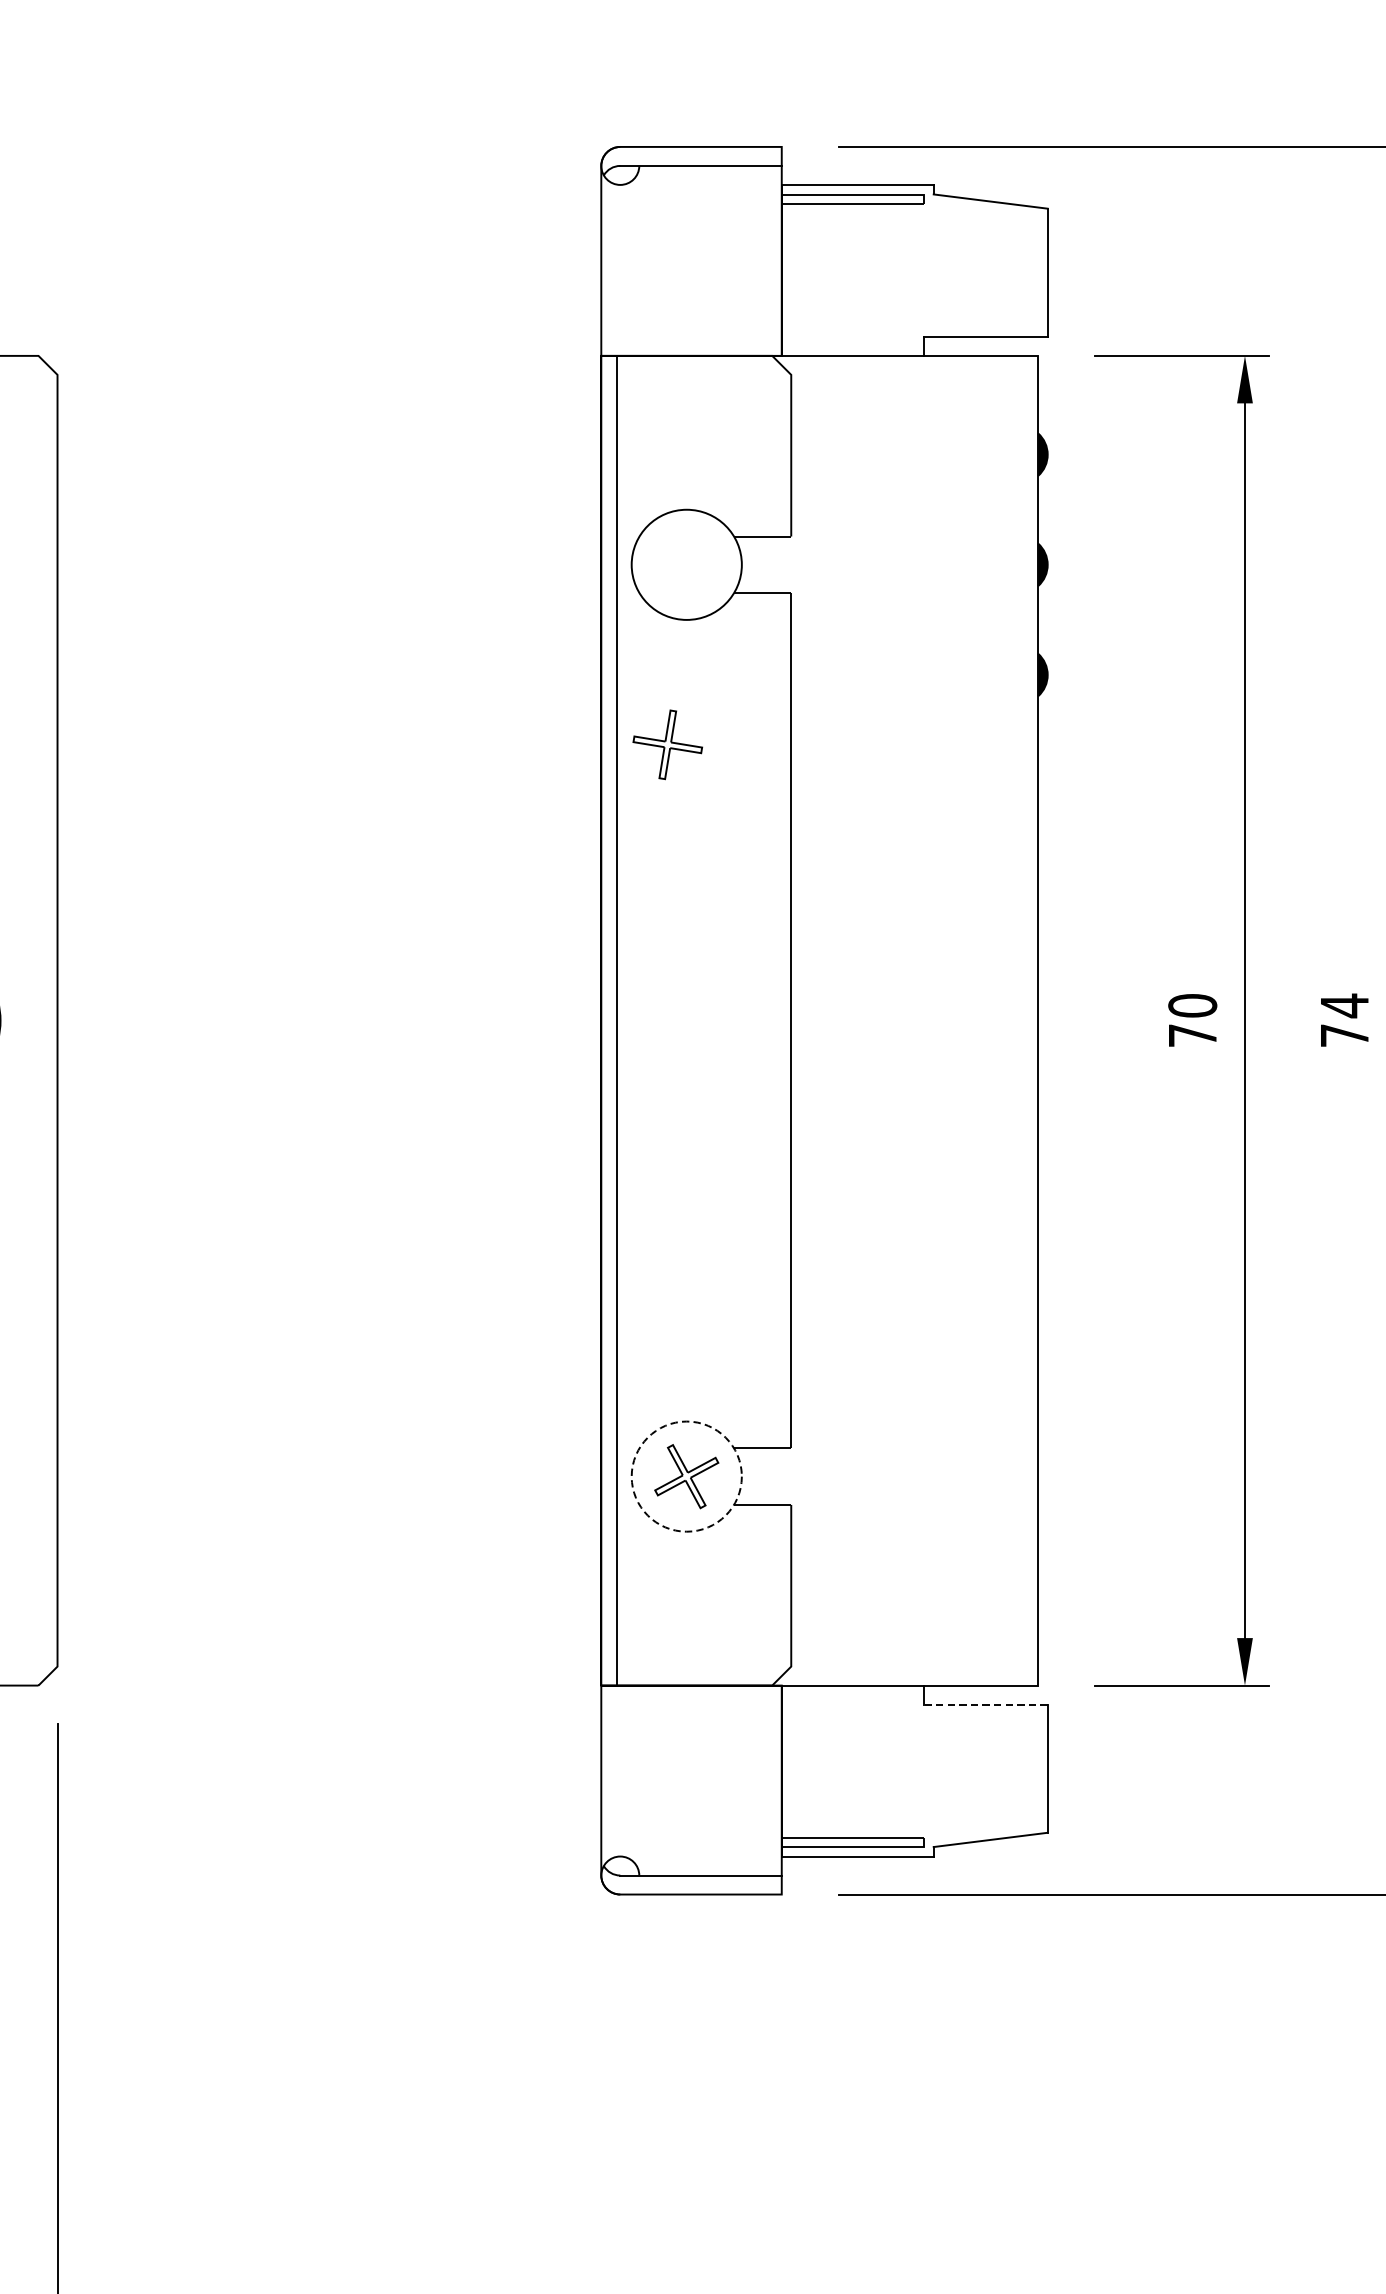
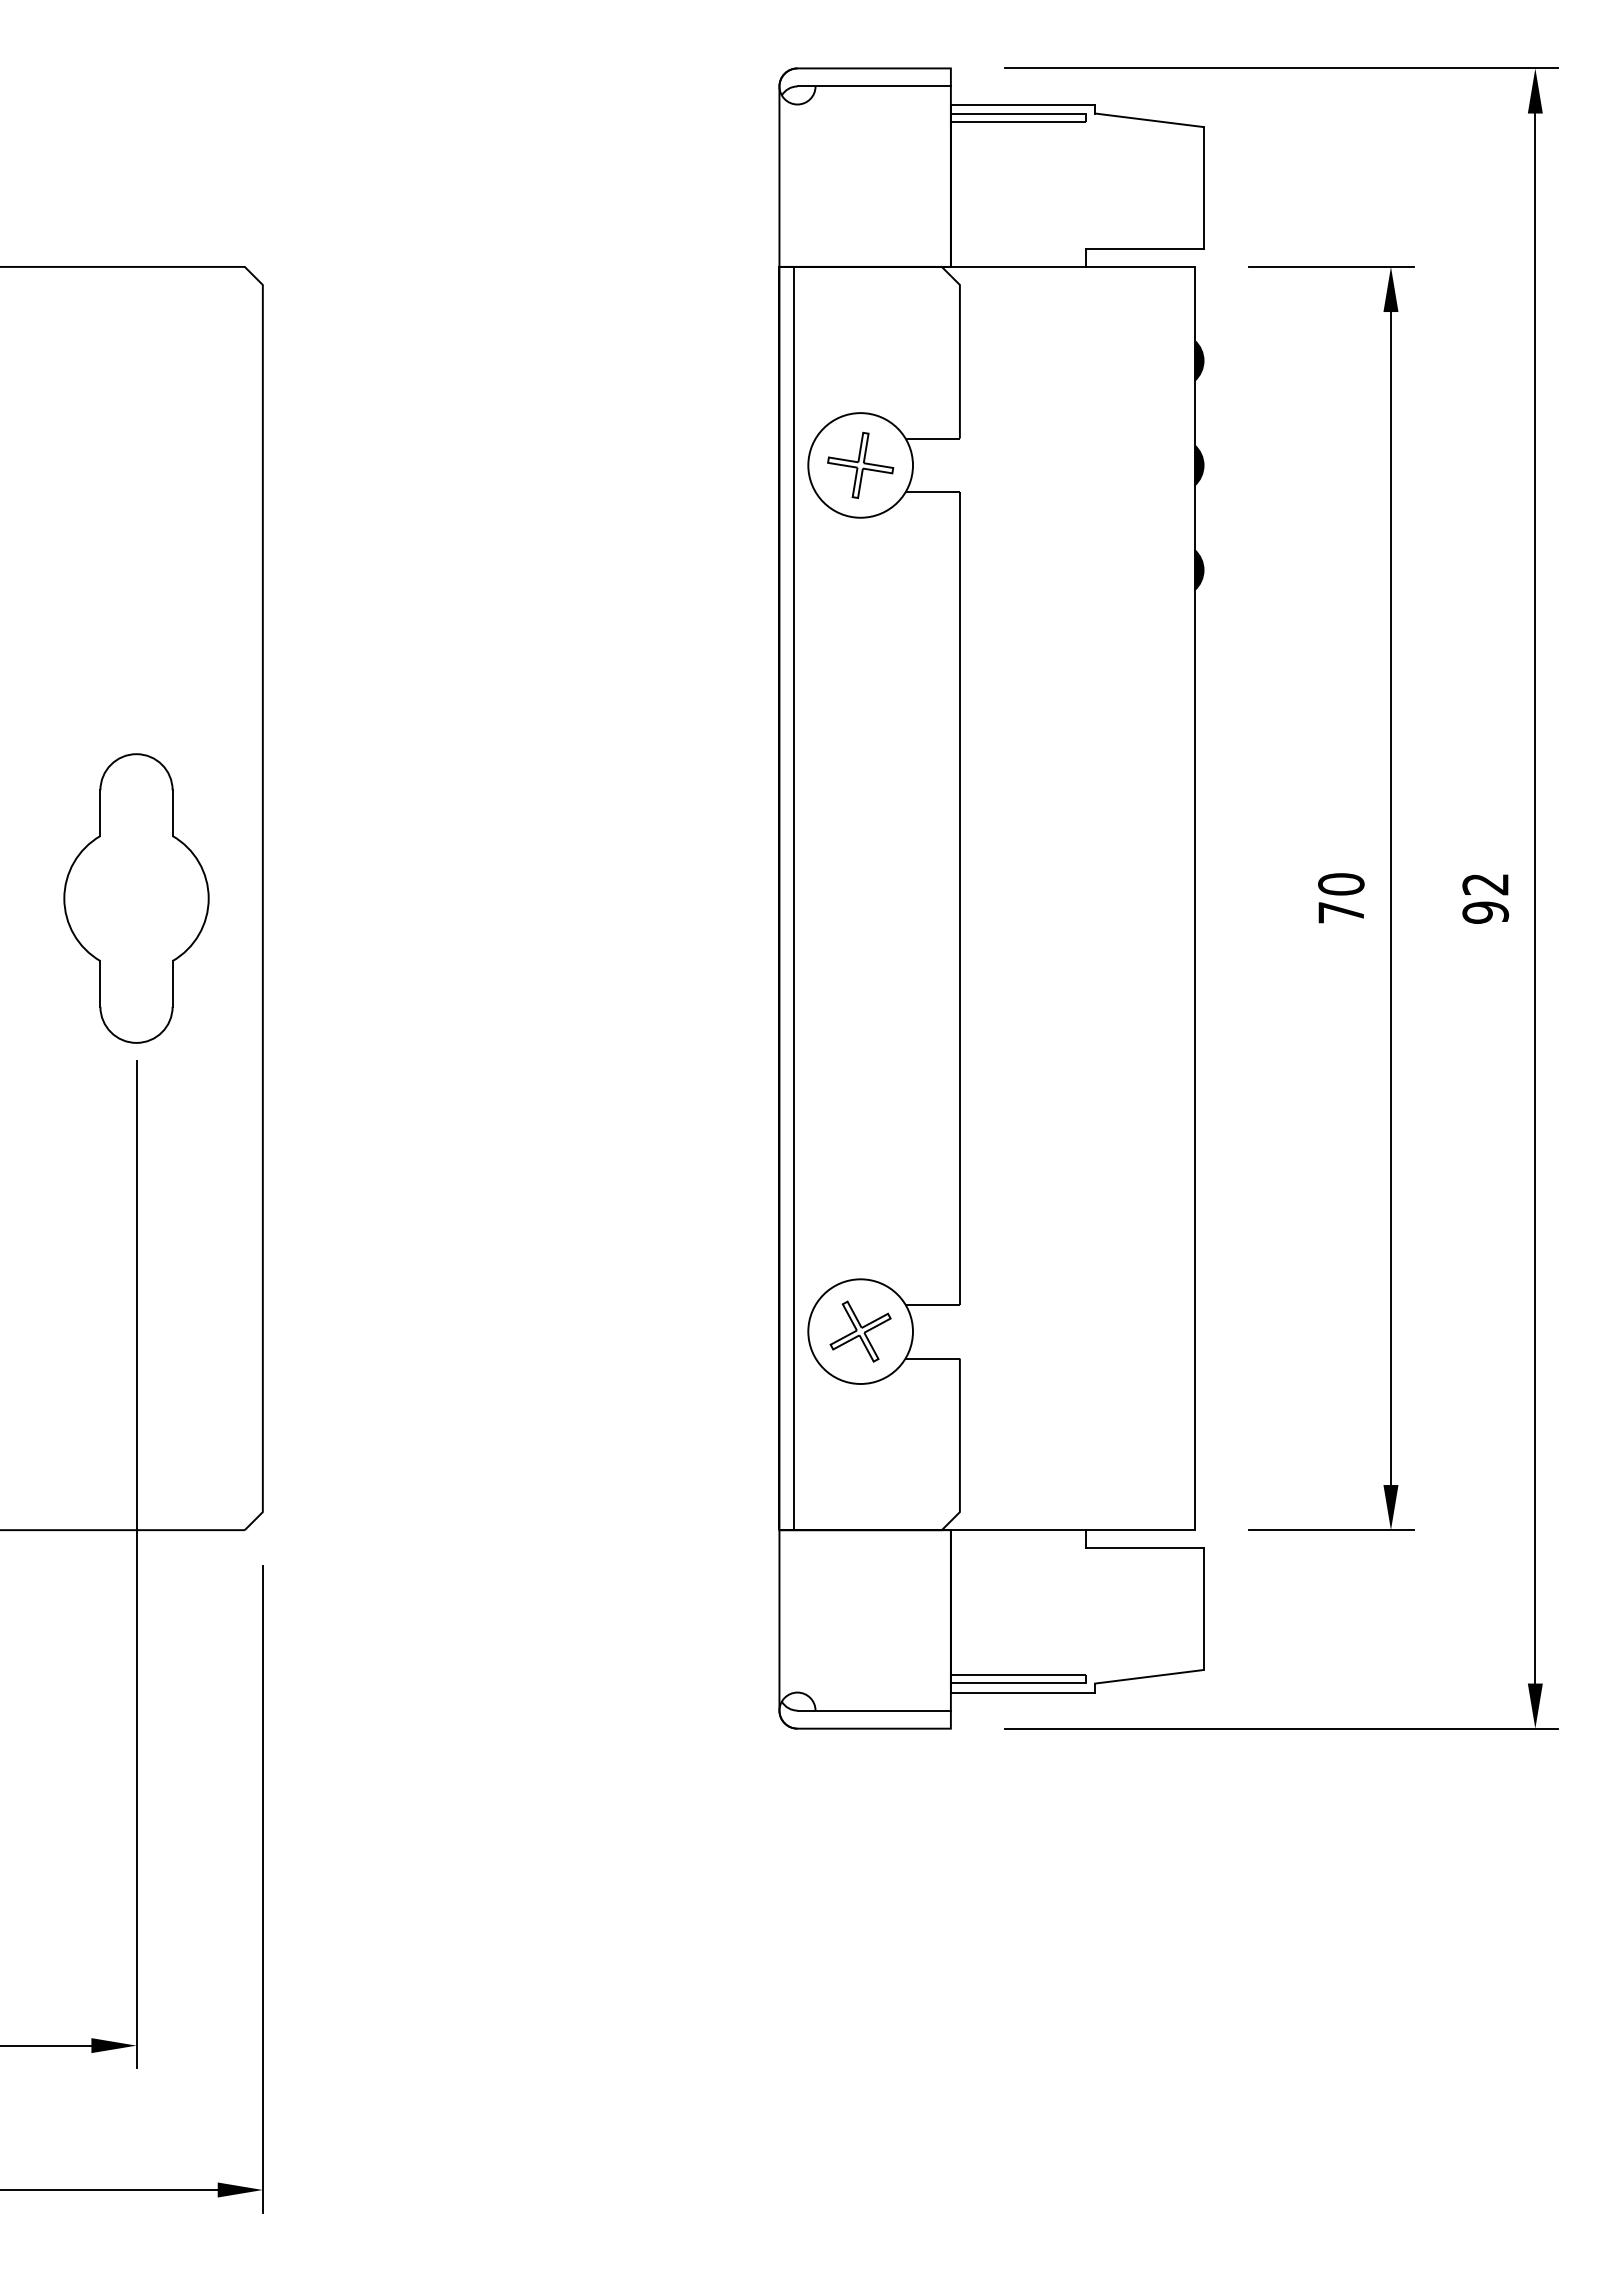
part: (667, 743) -> (860, 464), moved
text: (1344, 1019) -> (1485, 897), 74 -> 92
circle: (686, 1476) -> (860, 1331), dashed -> solid
line: (985, 1704) -> (1144, 1548), dashed -> solid

